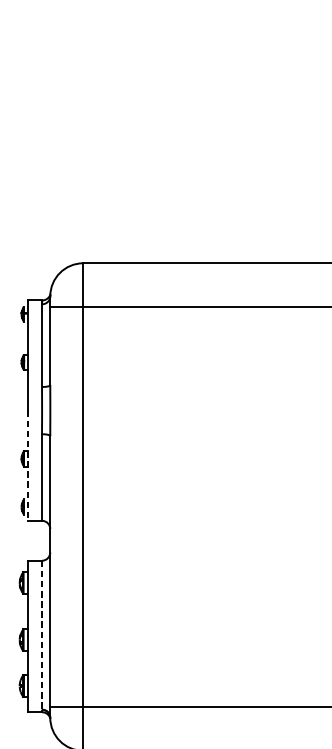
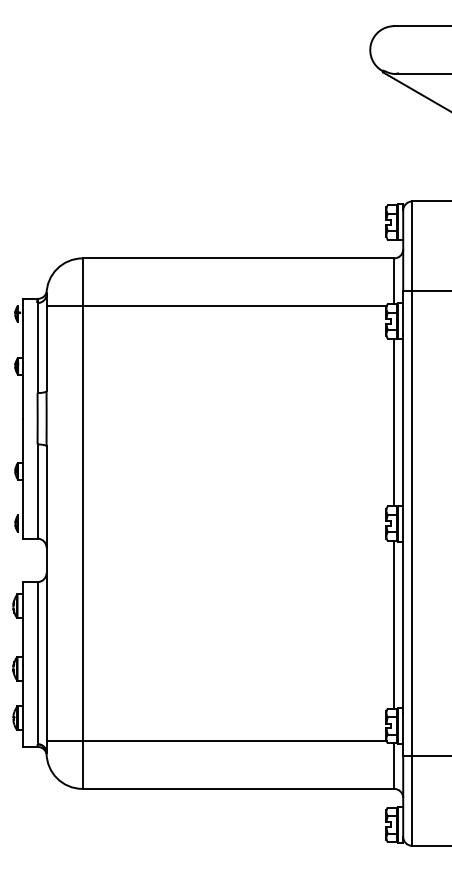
line: (28, 465) -> (22, 478), dashed -> solid
line: (41, 635) -> (37, 663), dashed -> solid

